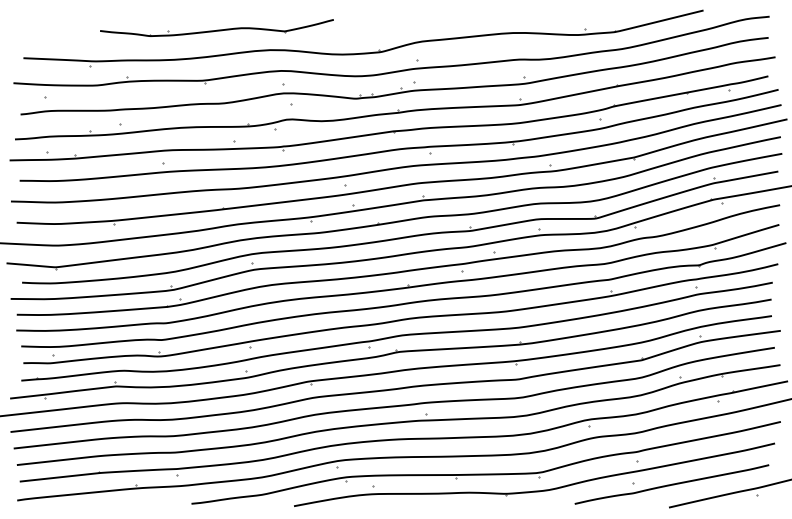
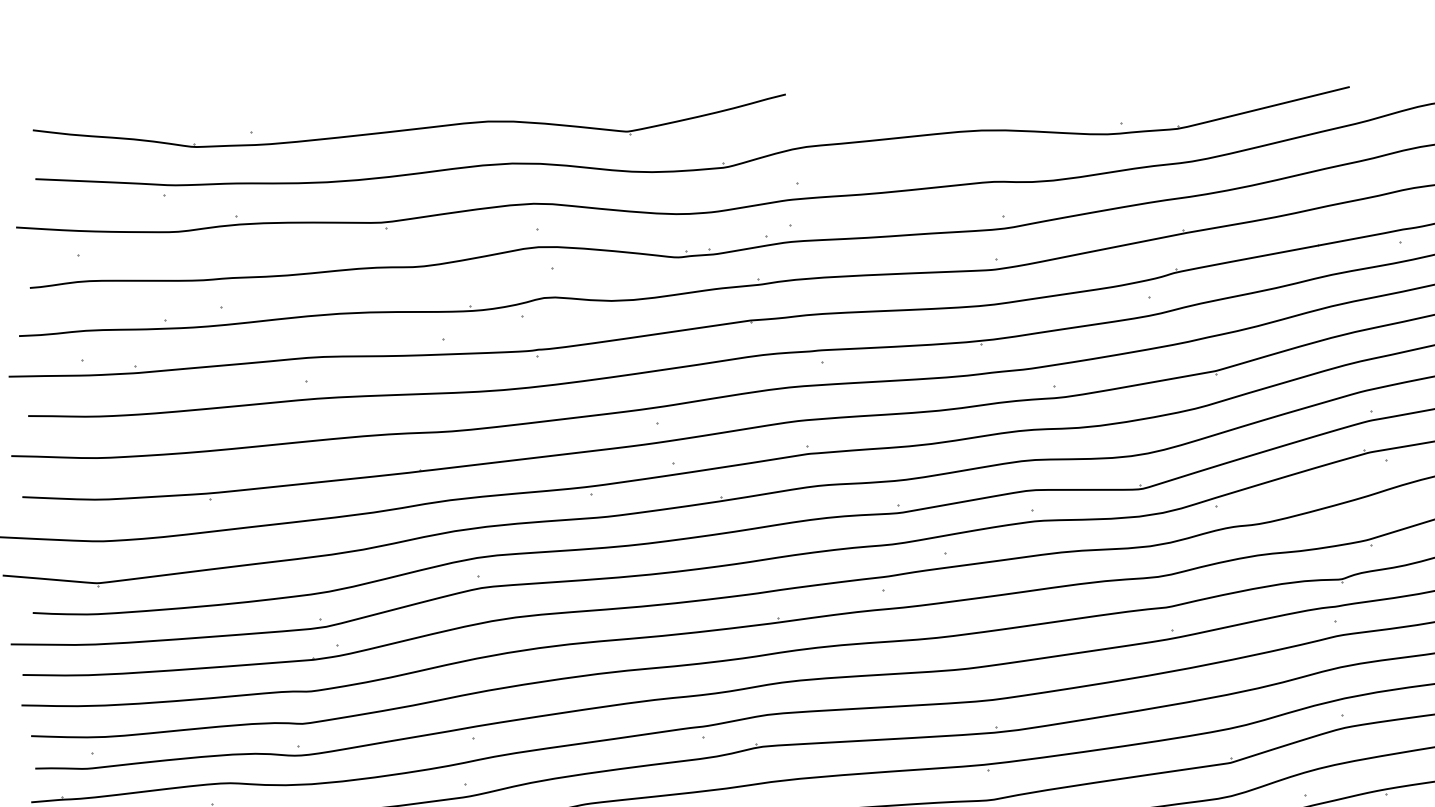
part: (216, 27) -> (408, 119), size x1.67

